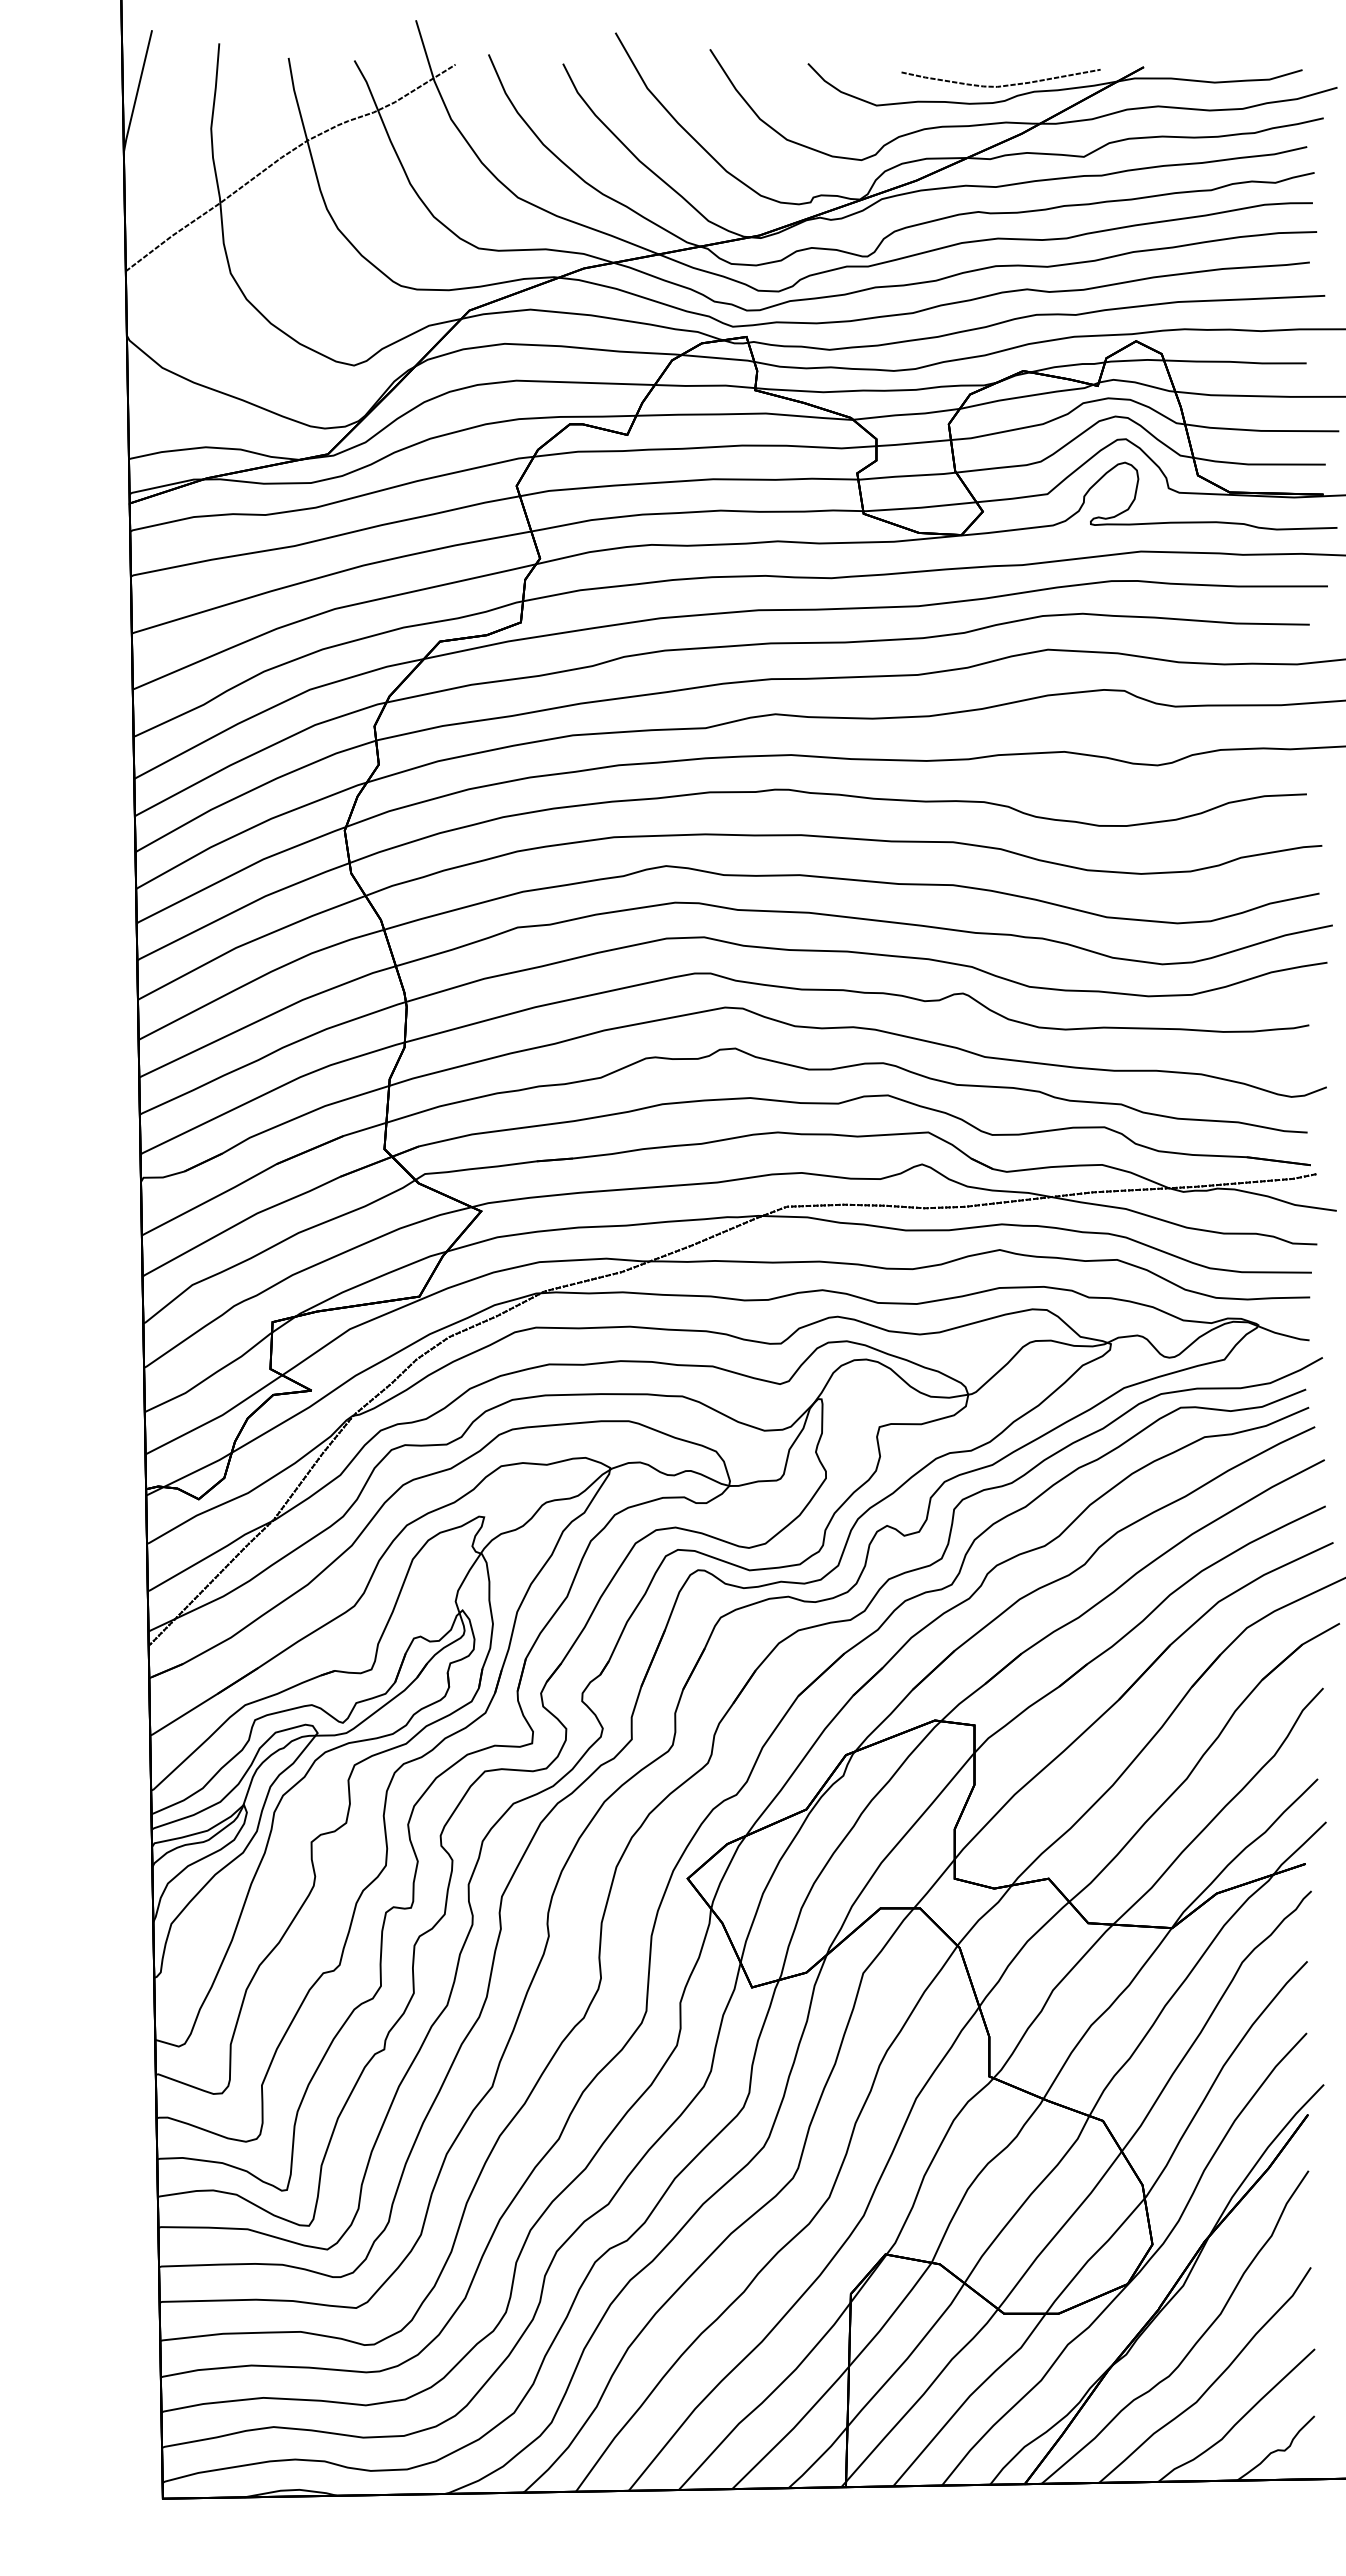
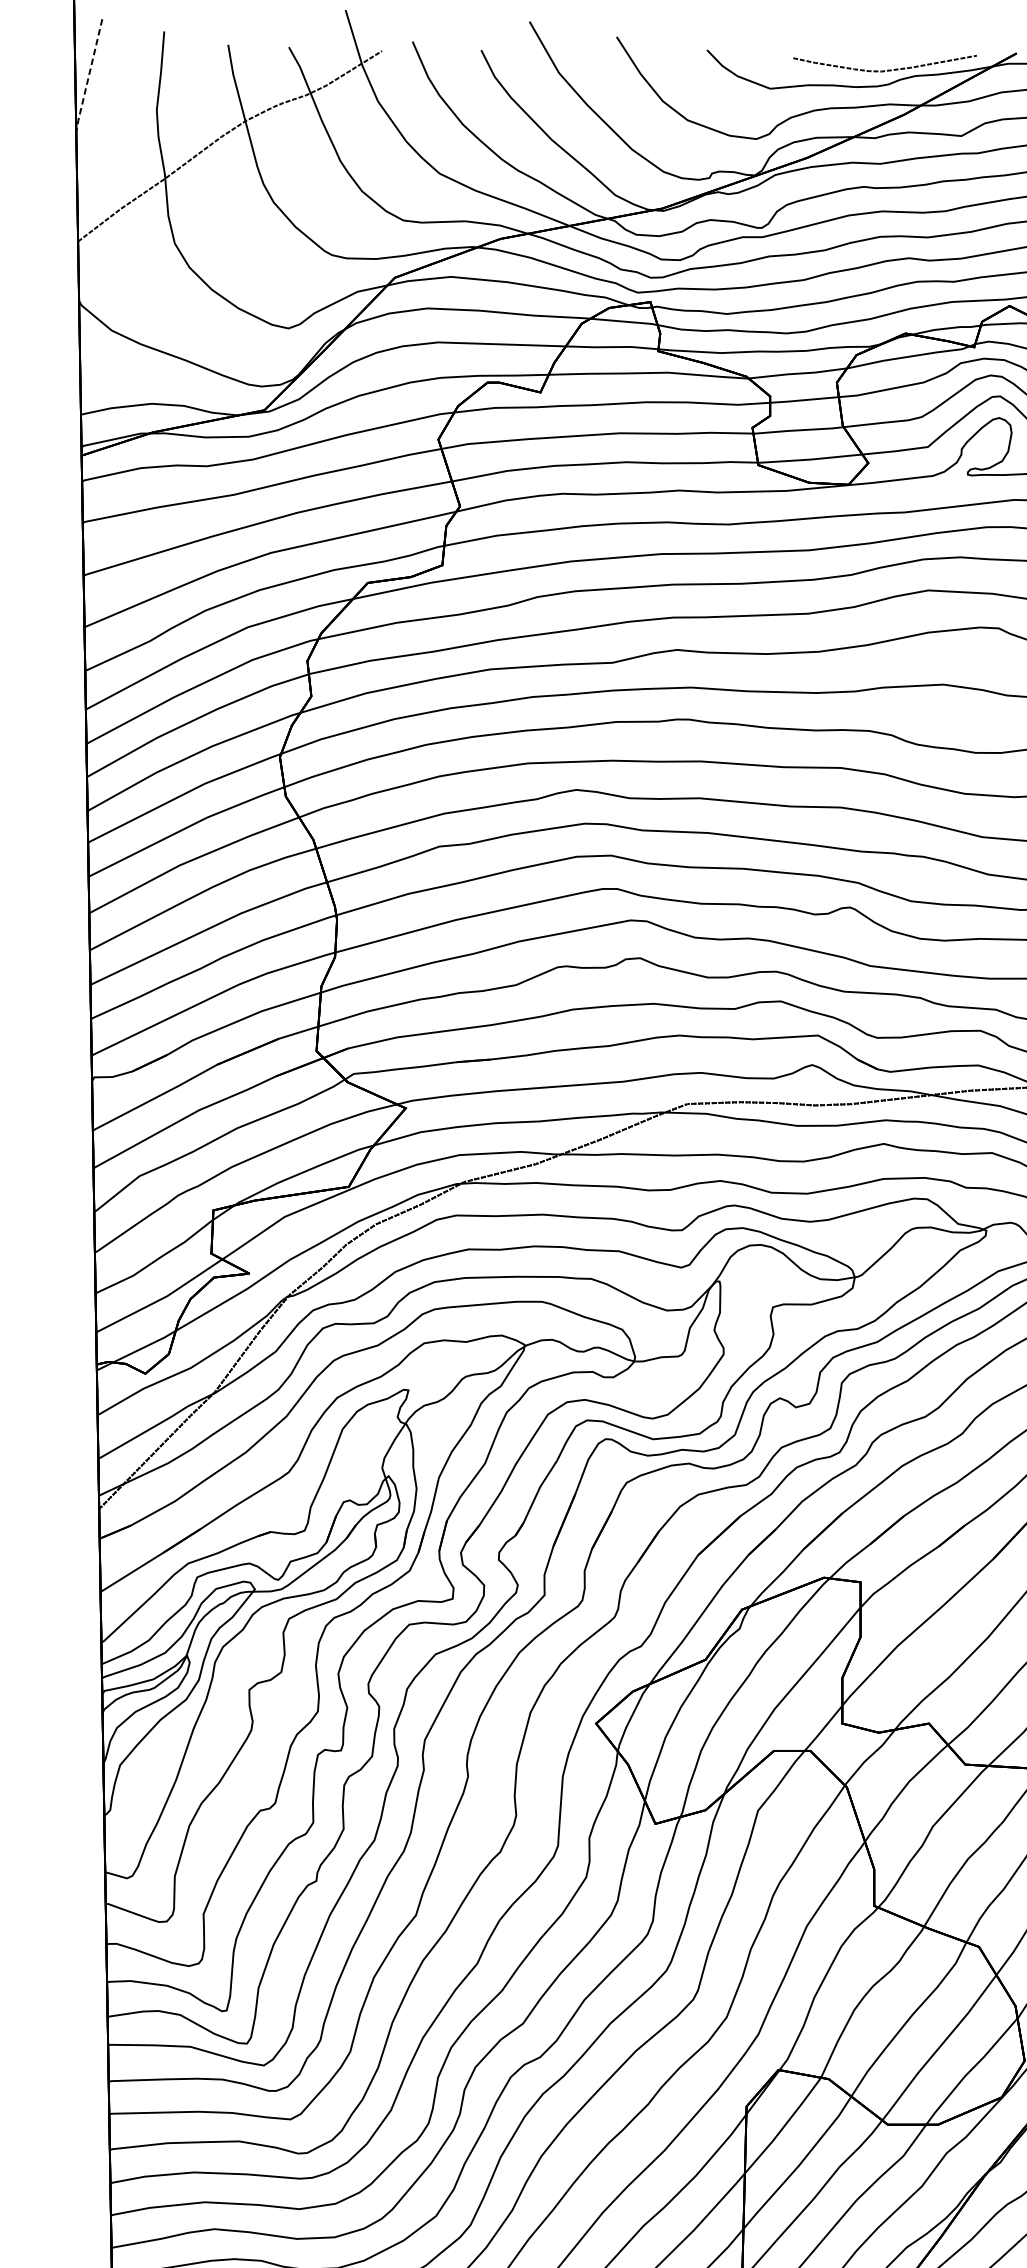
line: (137, 92) -> (88, 76), solid -> dashed

